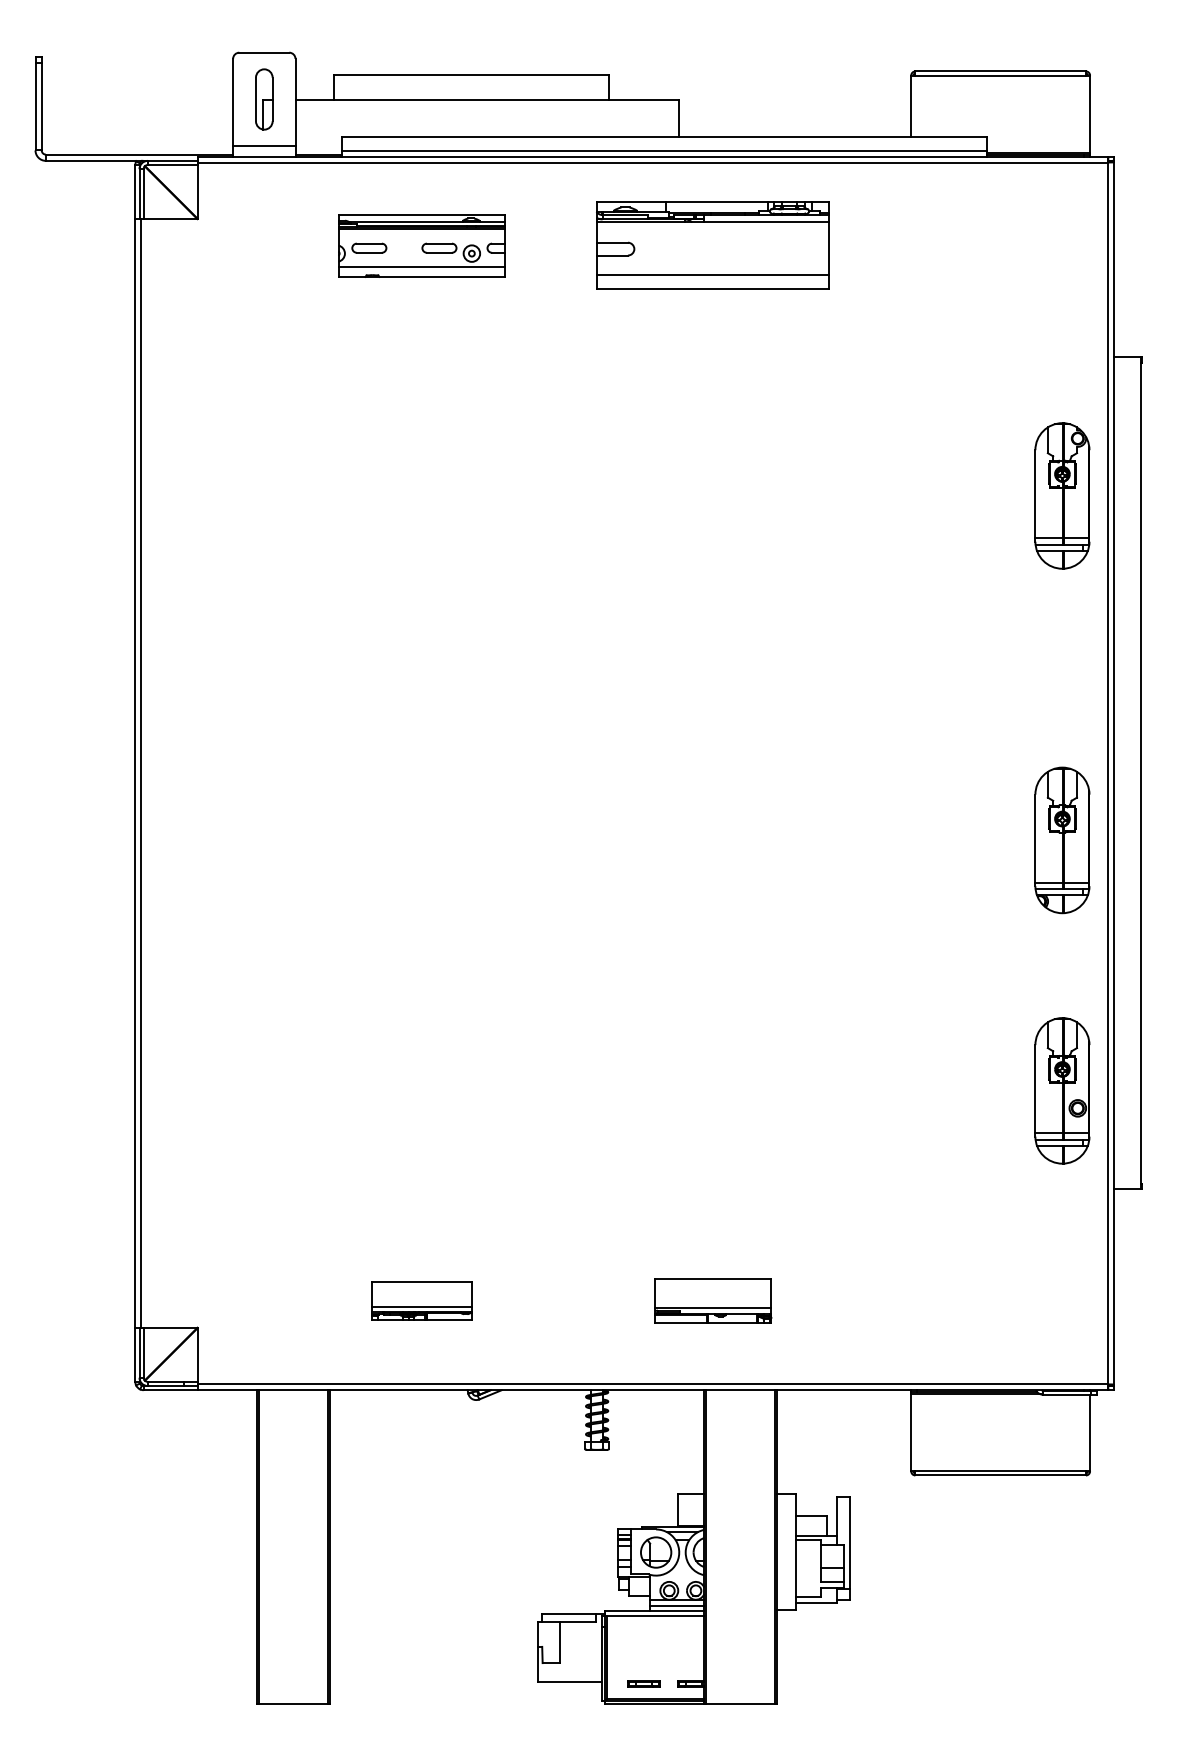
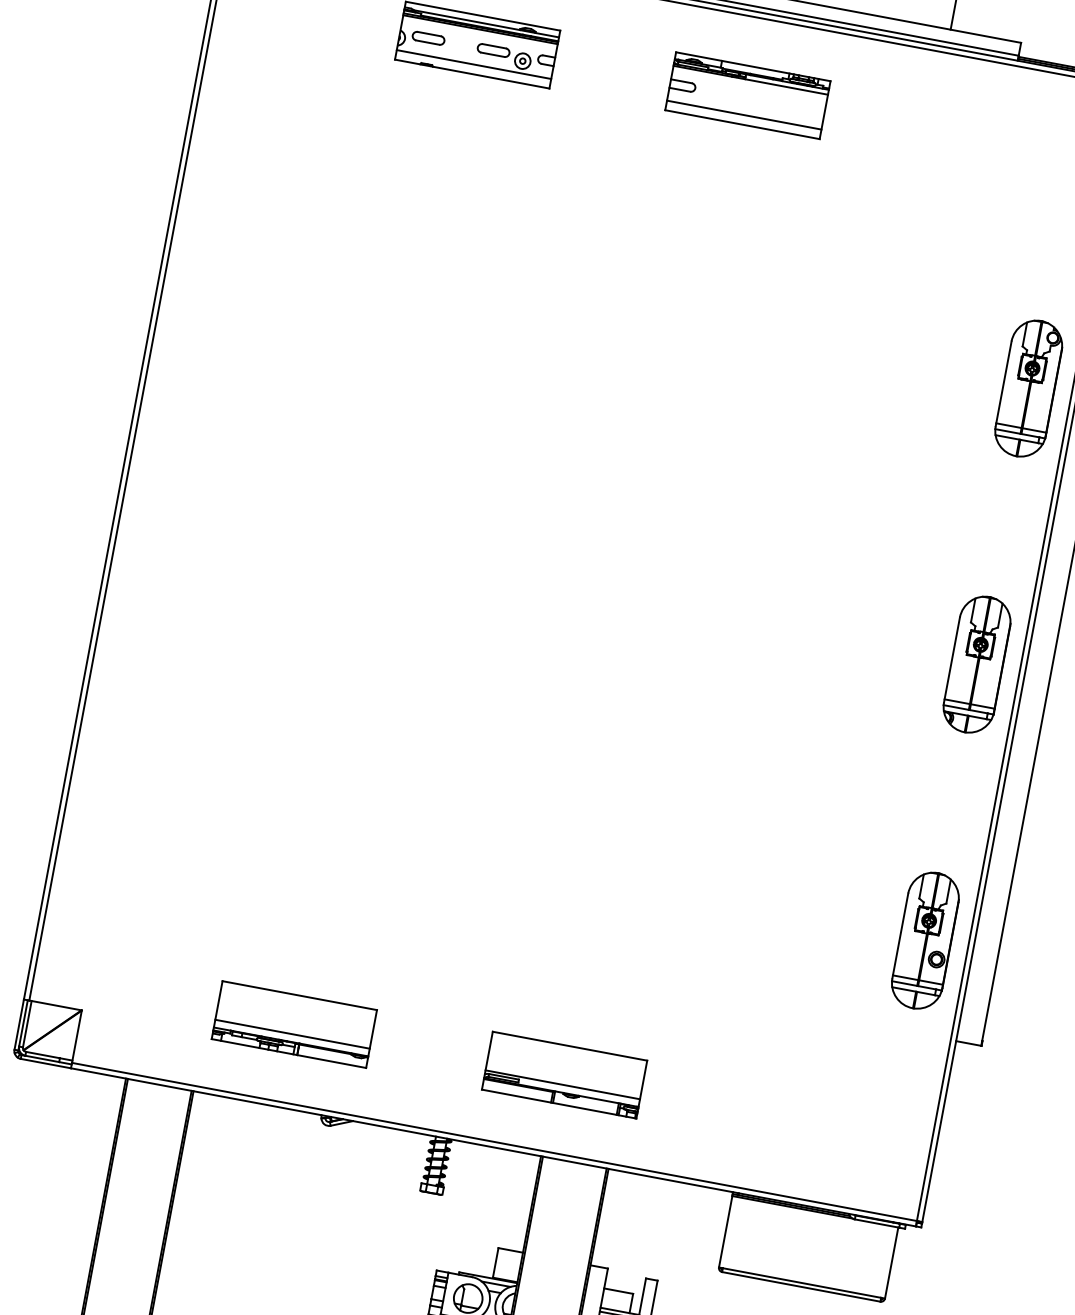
part: (712, 245) -> (747, 95), size x0.71
part: (1062, 840) -> (977, 664), moved
part: (421, 1300) -> (294, 1023), size x1.67
part: (713, 1300) -> (565, 1074), size x1.43

